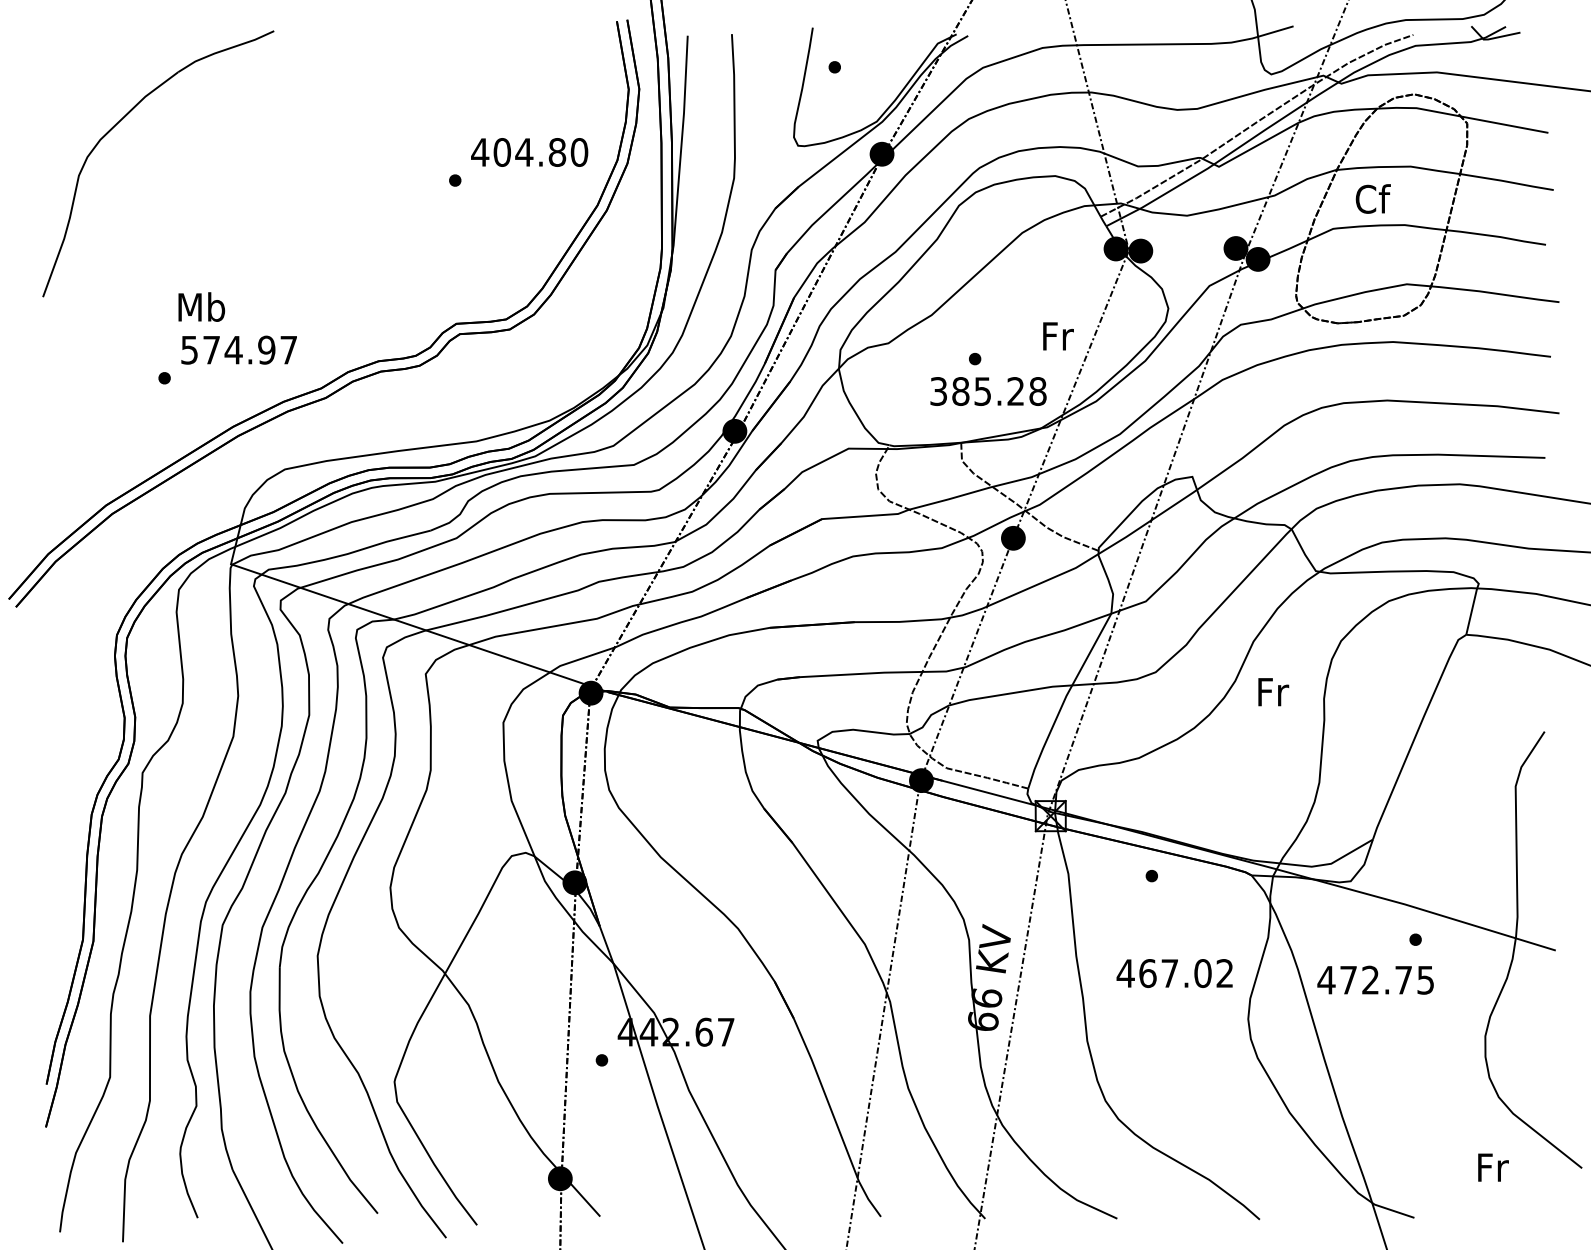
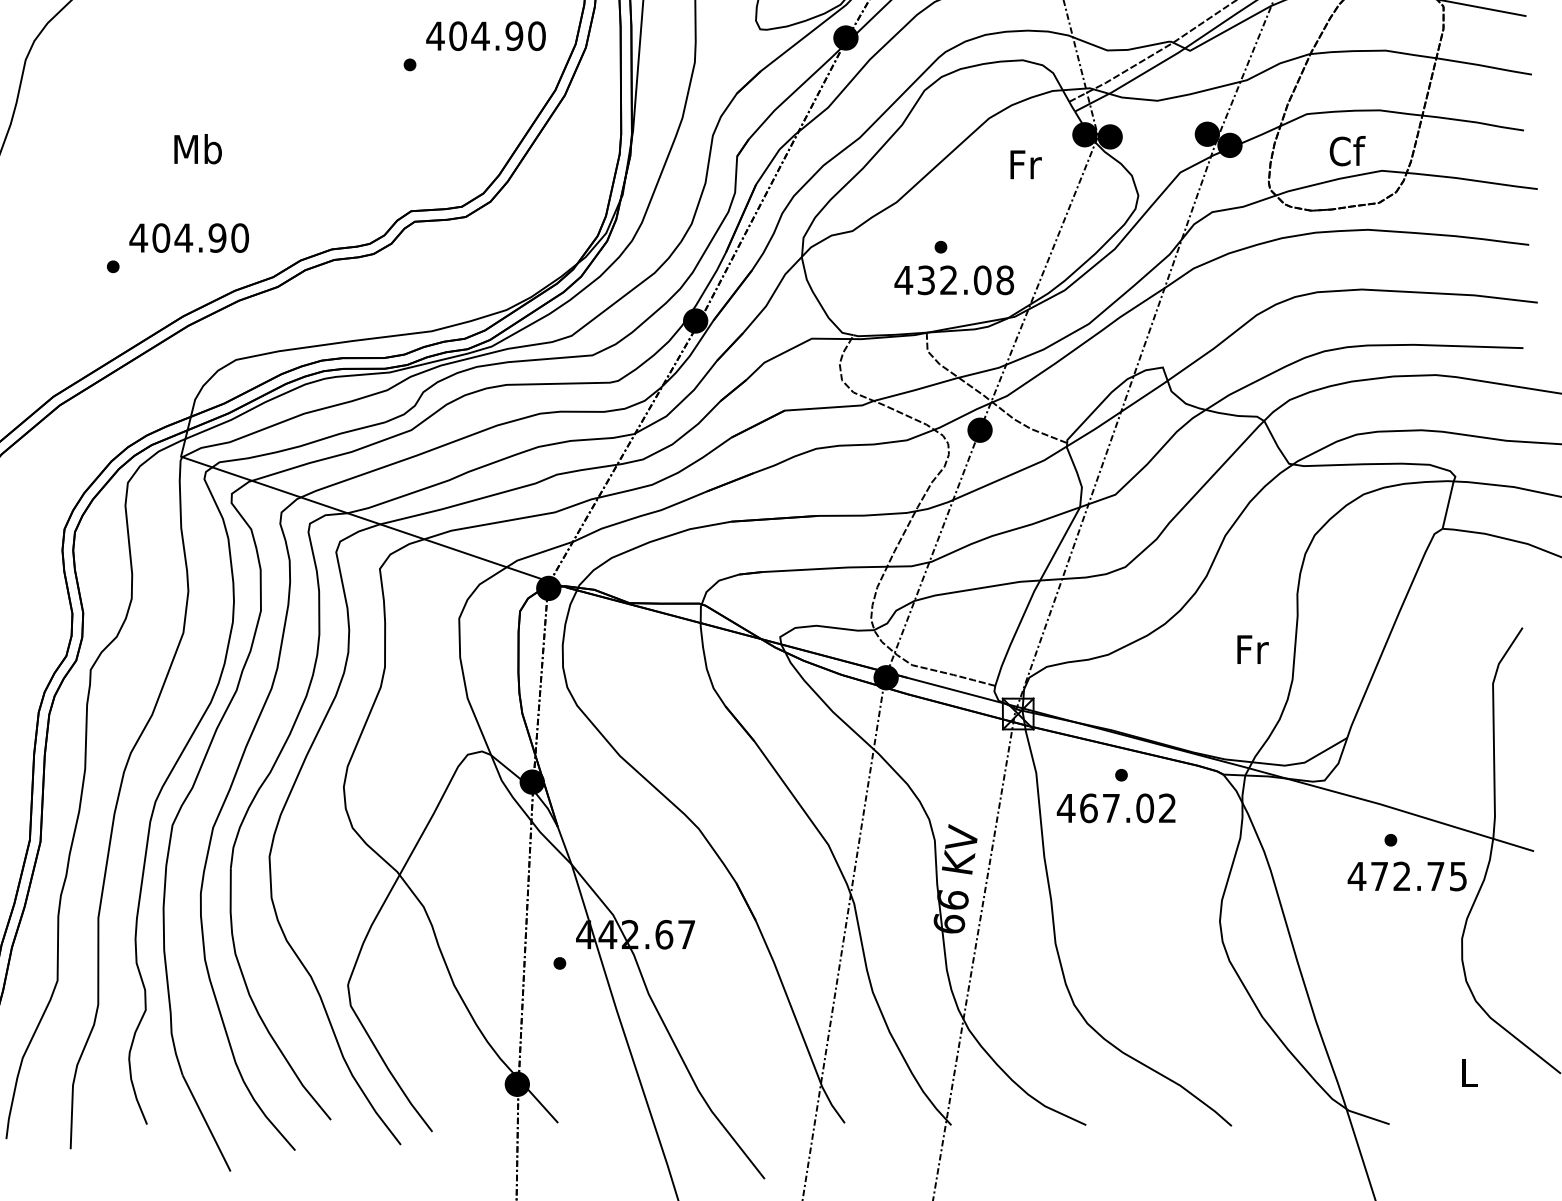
text: (557, 152) -> (514, 36), 404.80 -> 404.90
text: (1372, 198) -> (1346, 150), moved
text: (201, 306) -> (197, 148), moved
text: (1058, 336) -> (1026, 164), moved
text: (238, 349) -> (188, 237), 574.97 -> 404.90
text: (976, 391) -> (942, 280), 385.28 -> 432.08
text: (1273, 692) -> (1252, 650), moved
text: (1174, 973) -> (1116, 808), moved
text: (1375, 979) -> (1407, 875), moved
text: (1493, 1167) -> (1470, 1072), Fr -> L

